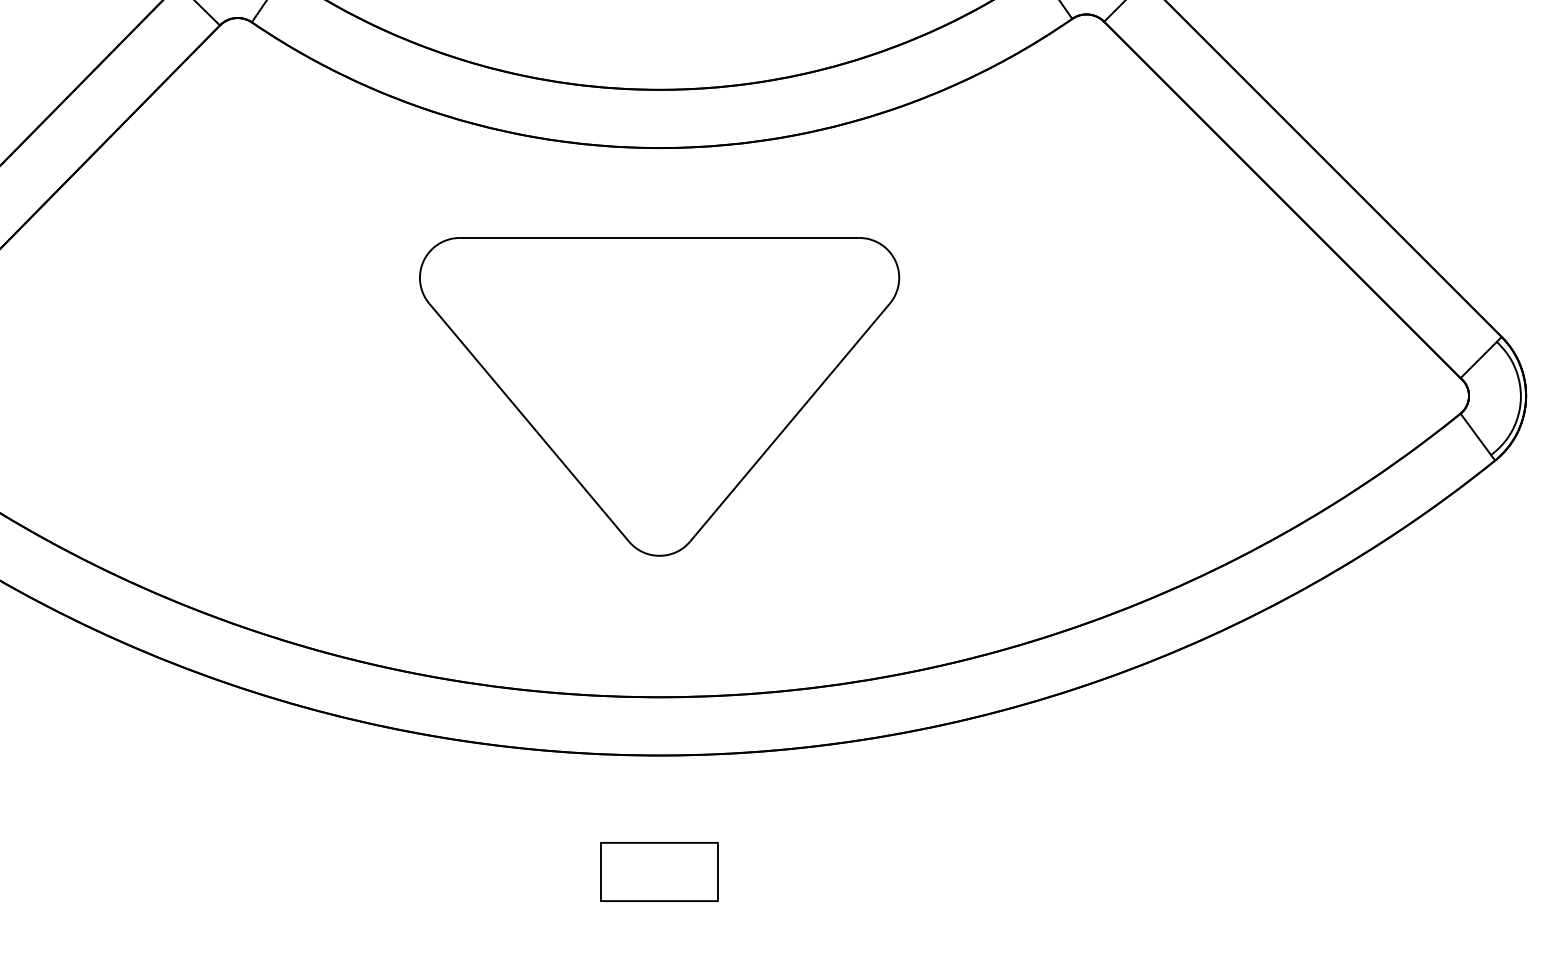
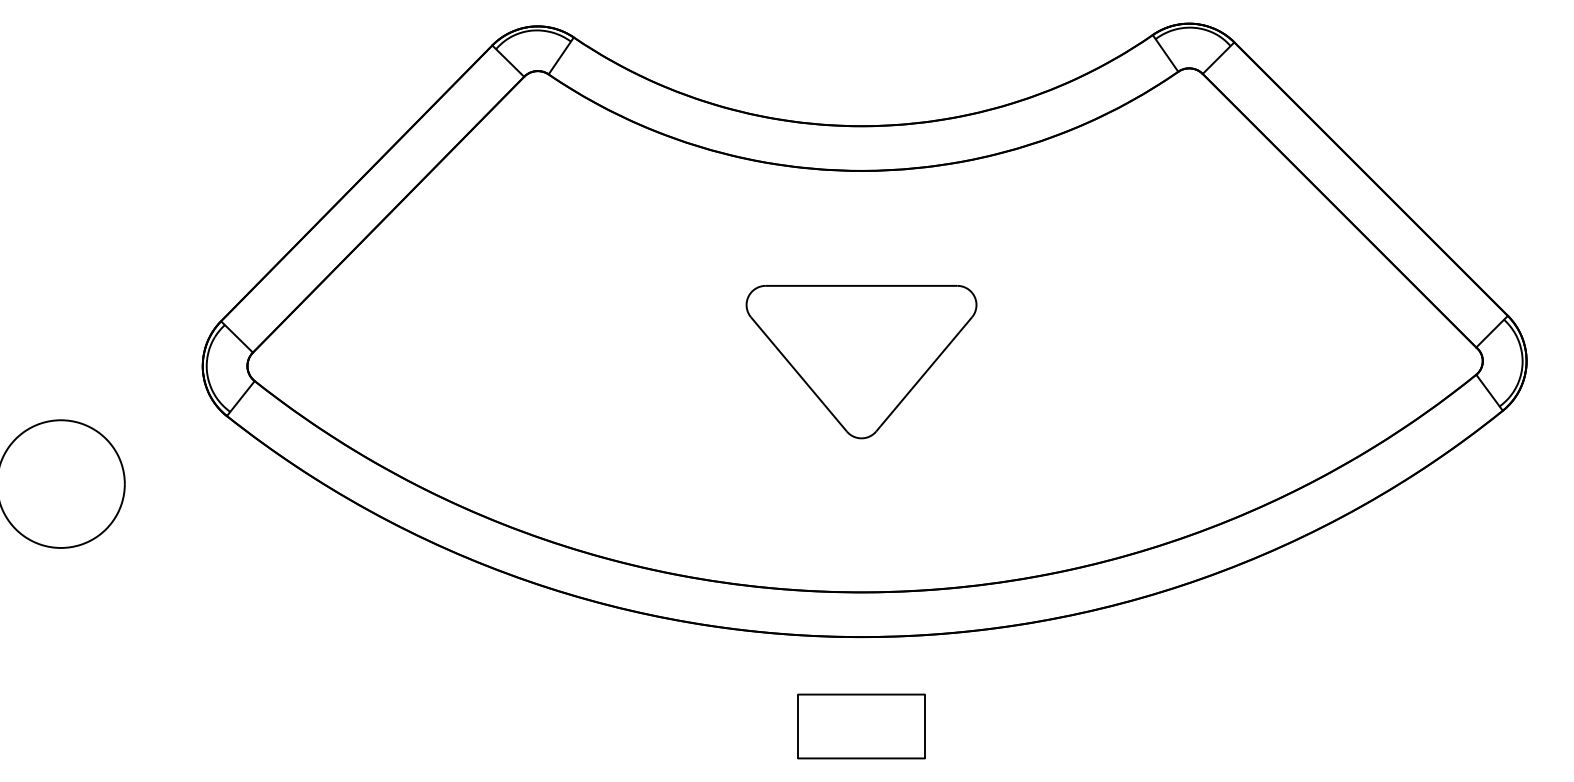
part: (659, 397) -> (861, 362), size x0.62
part: (659, 871) -> (861, 726), size x1.43

